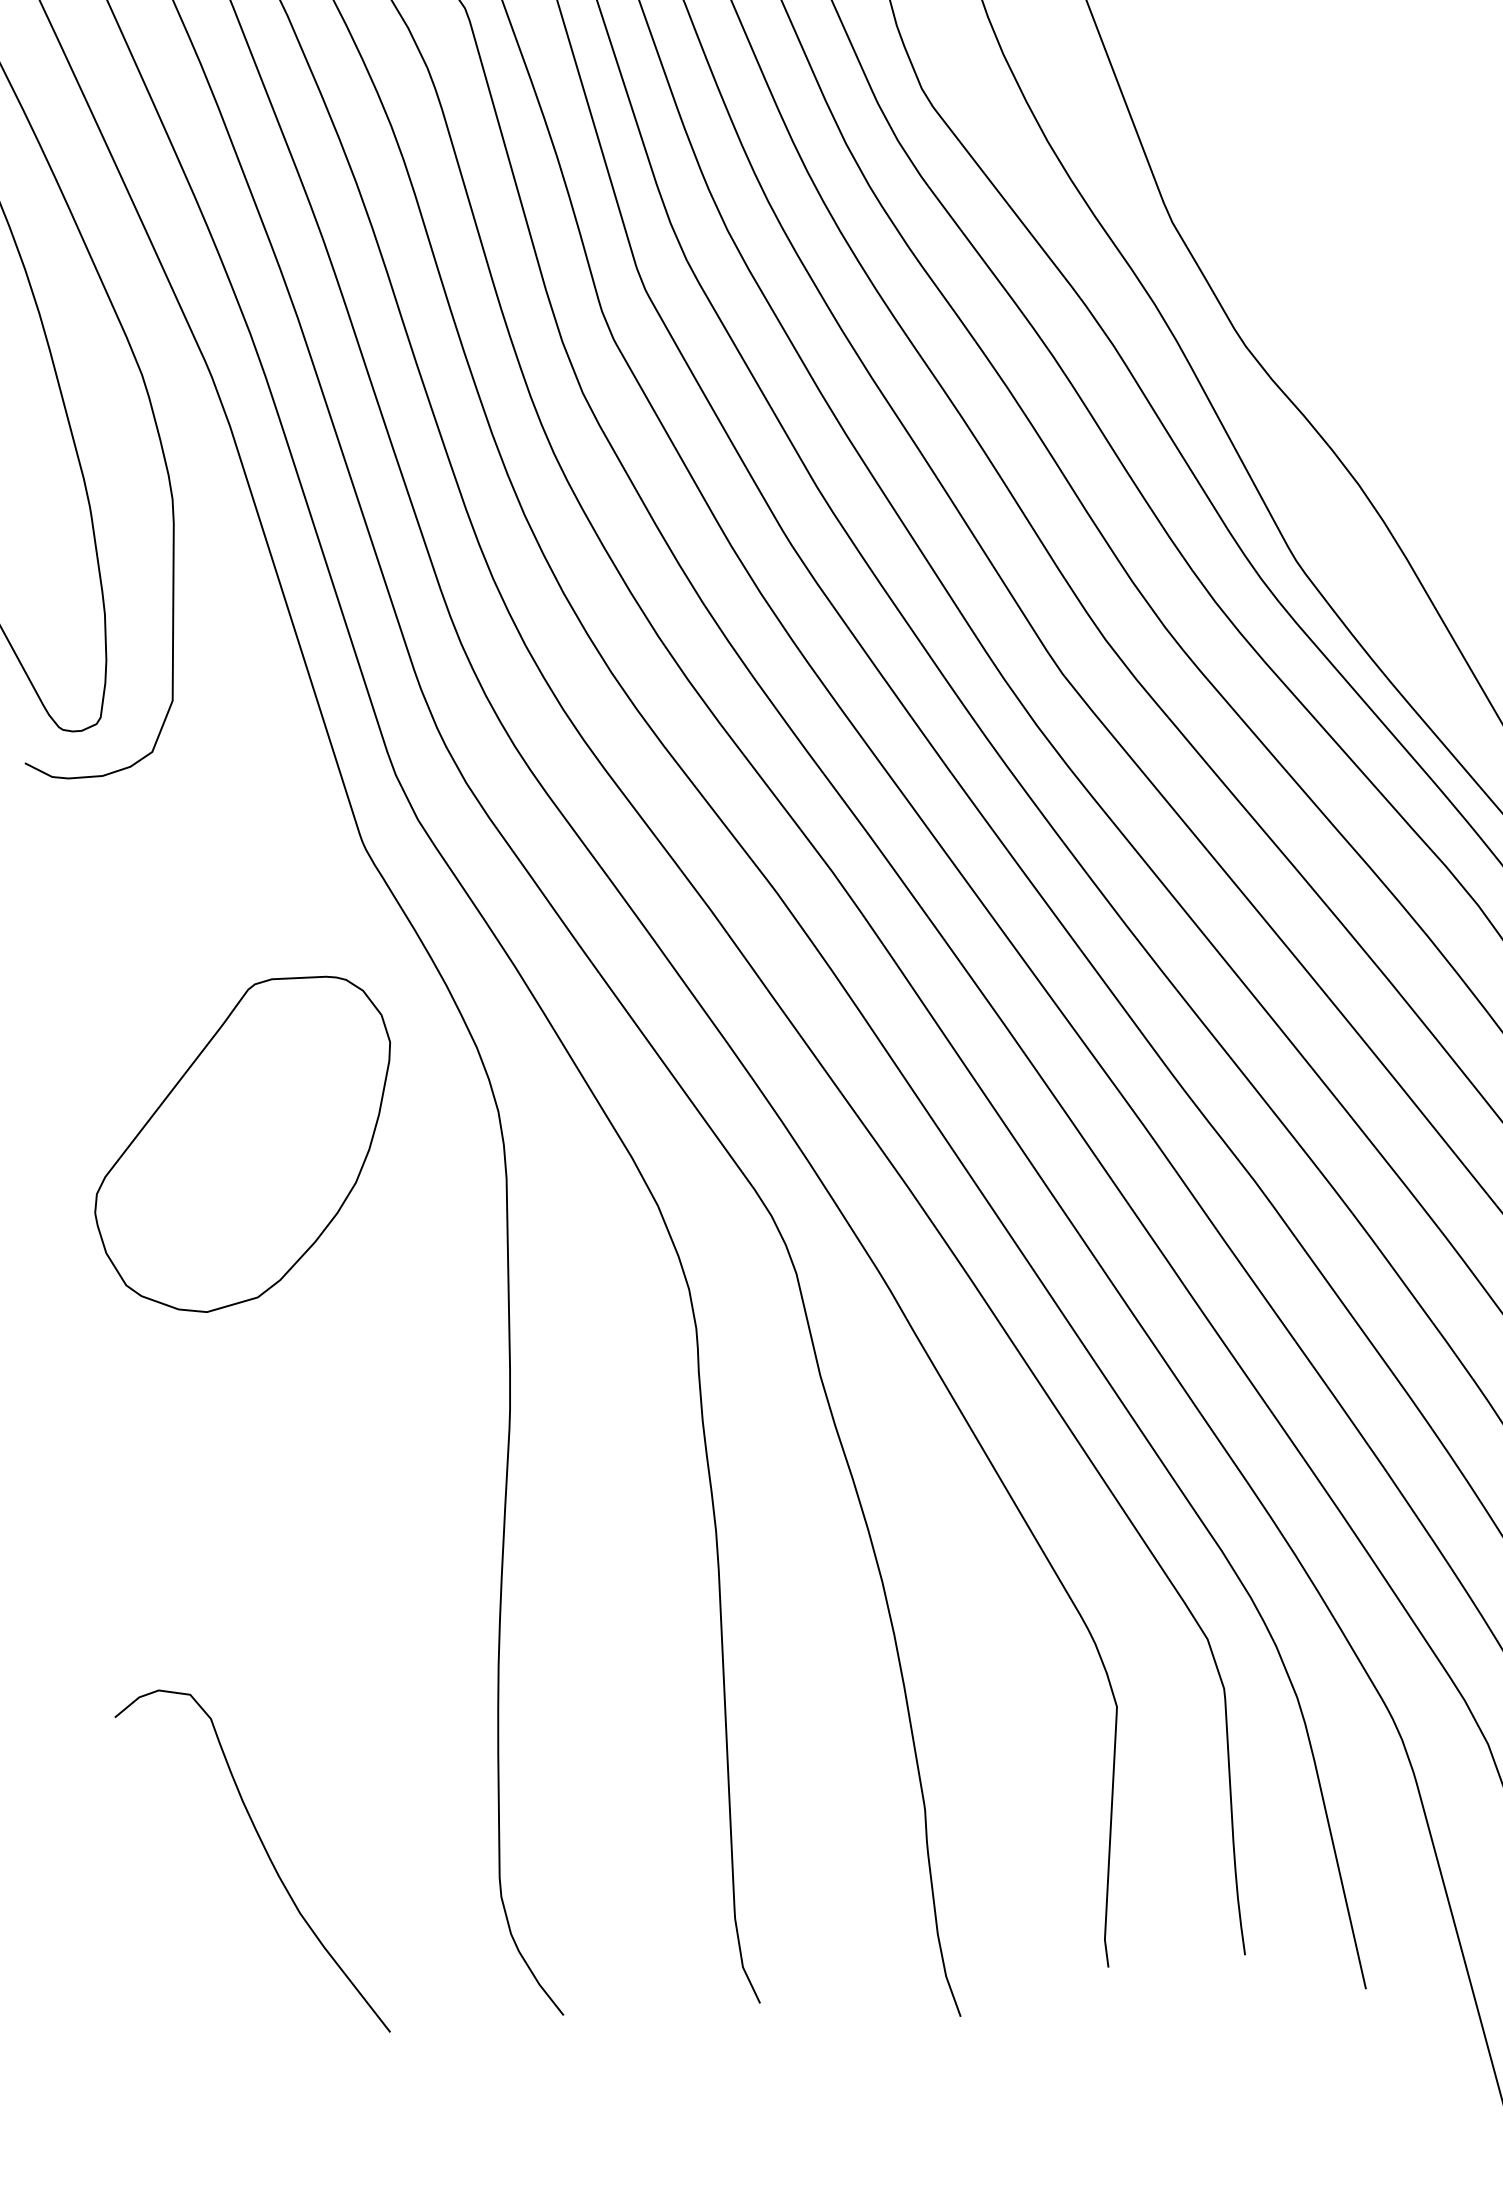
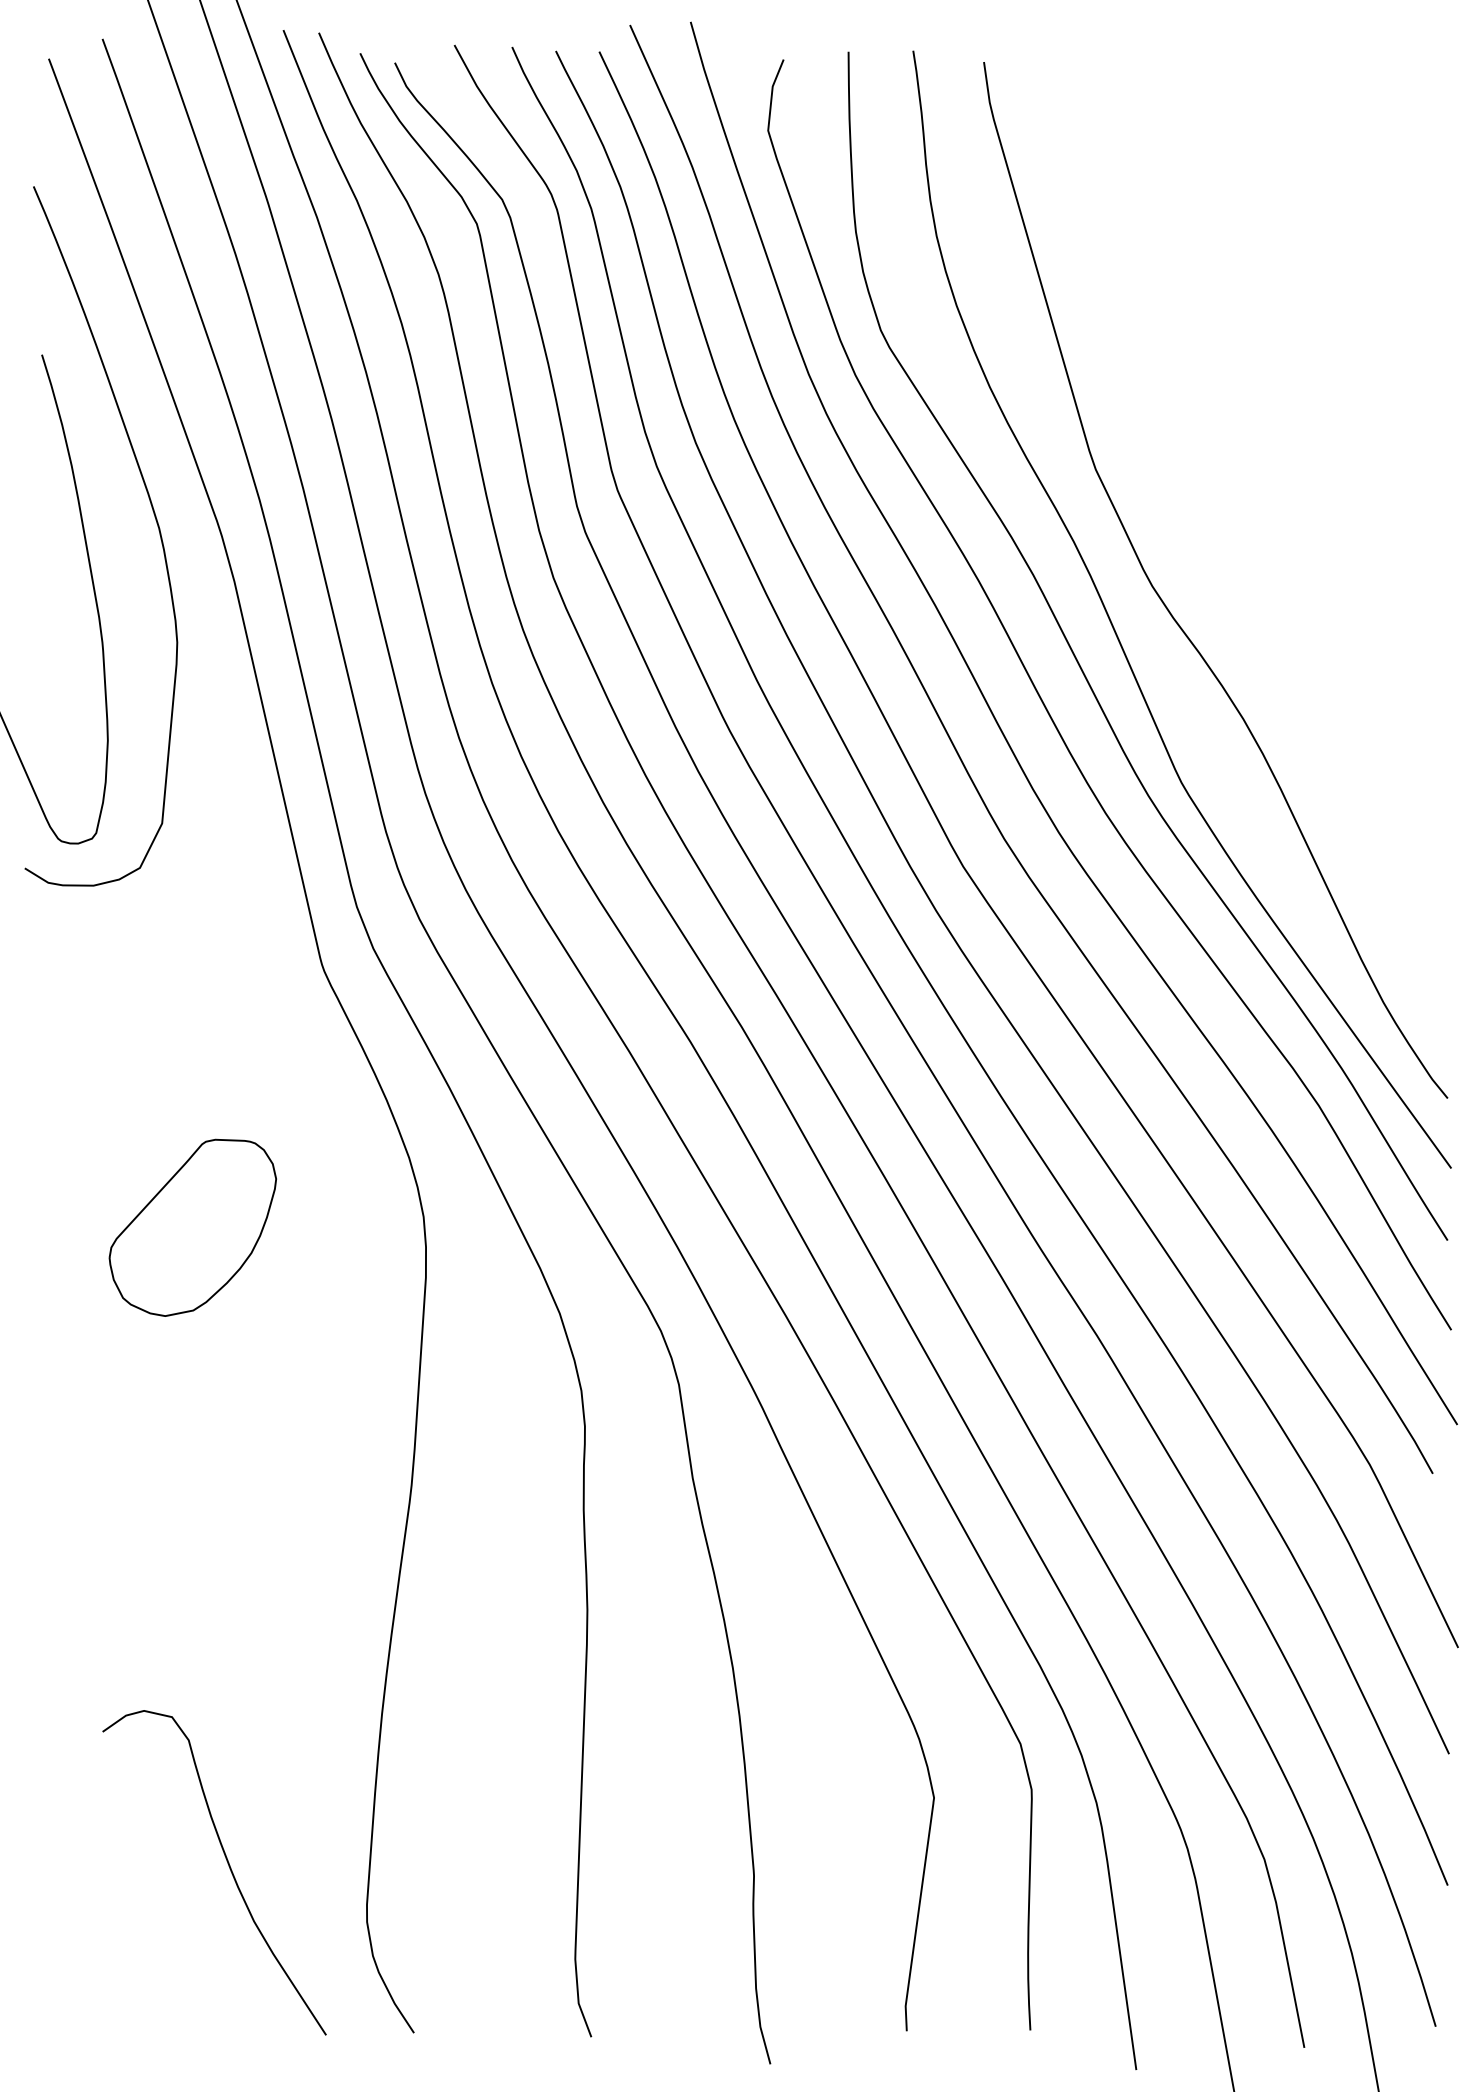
part: (243, 1144) -> (192, 1227), size x0.6
curve: (266, 1854) -> (228, 1866), moved

